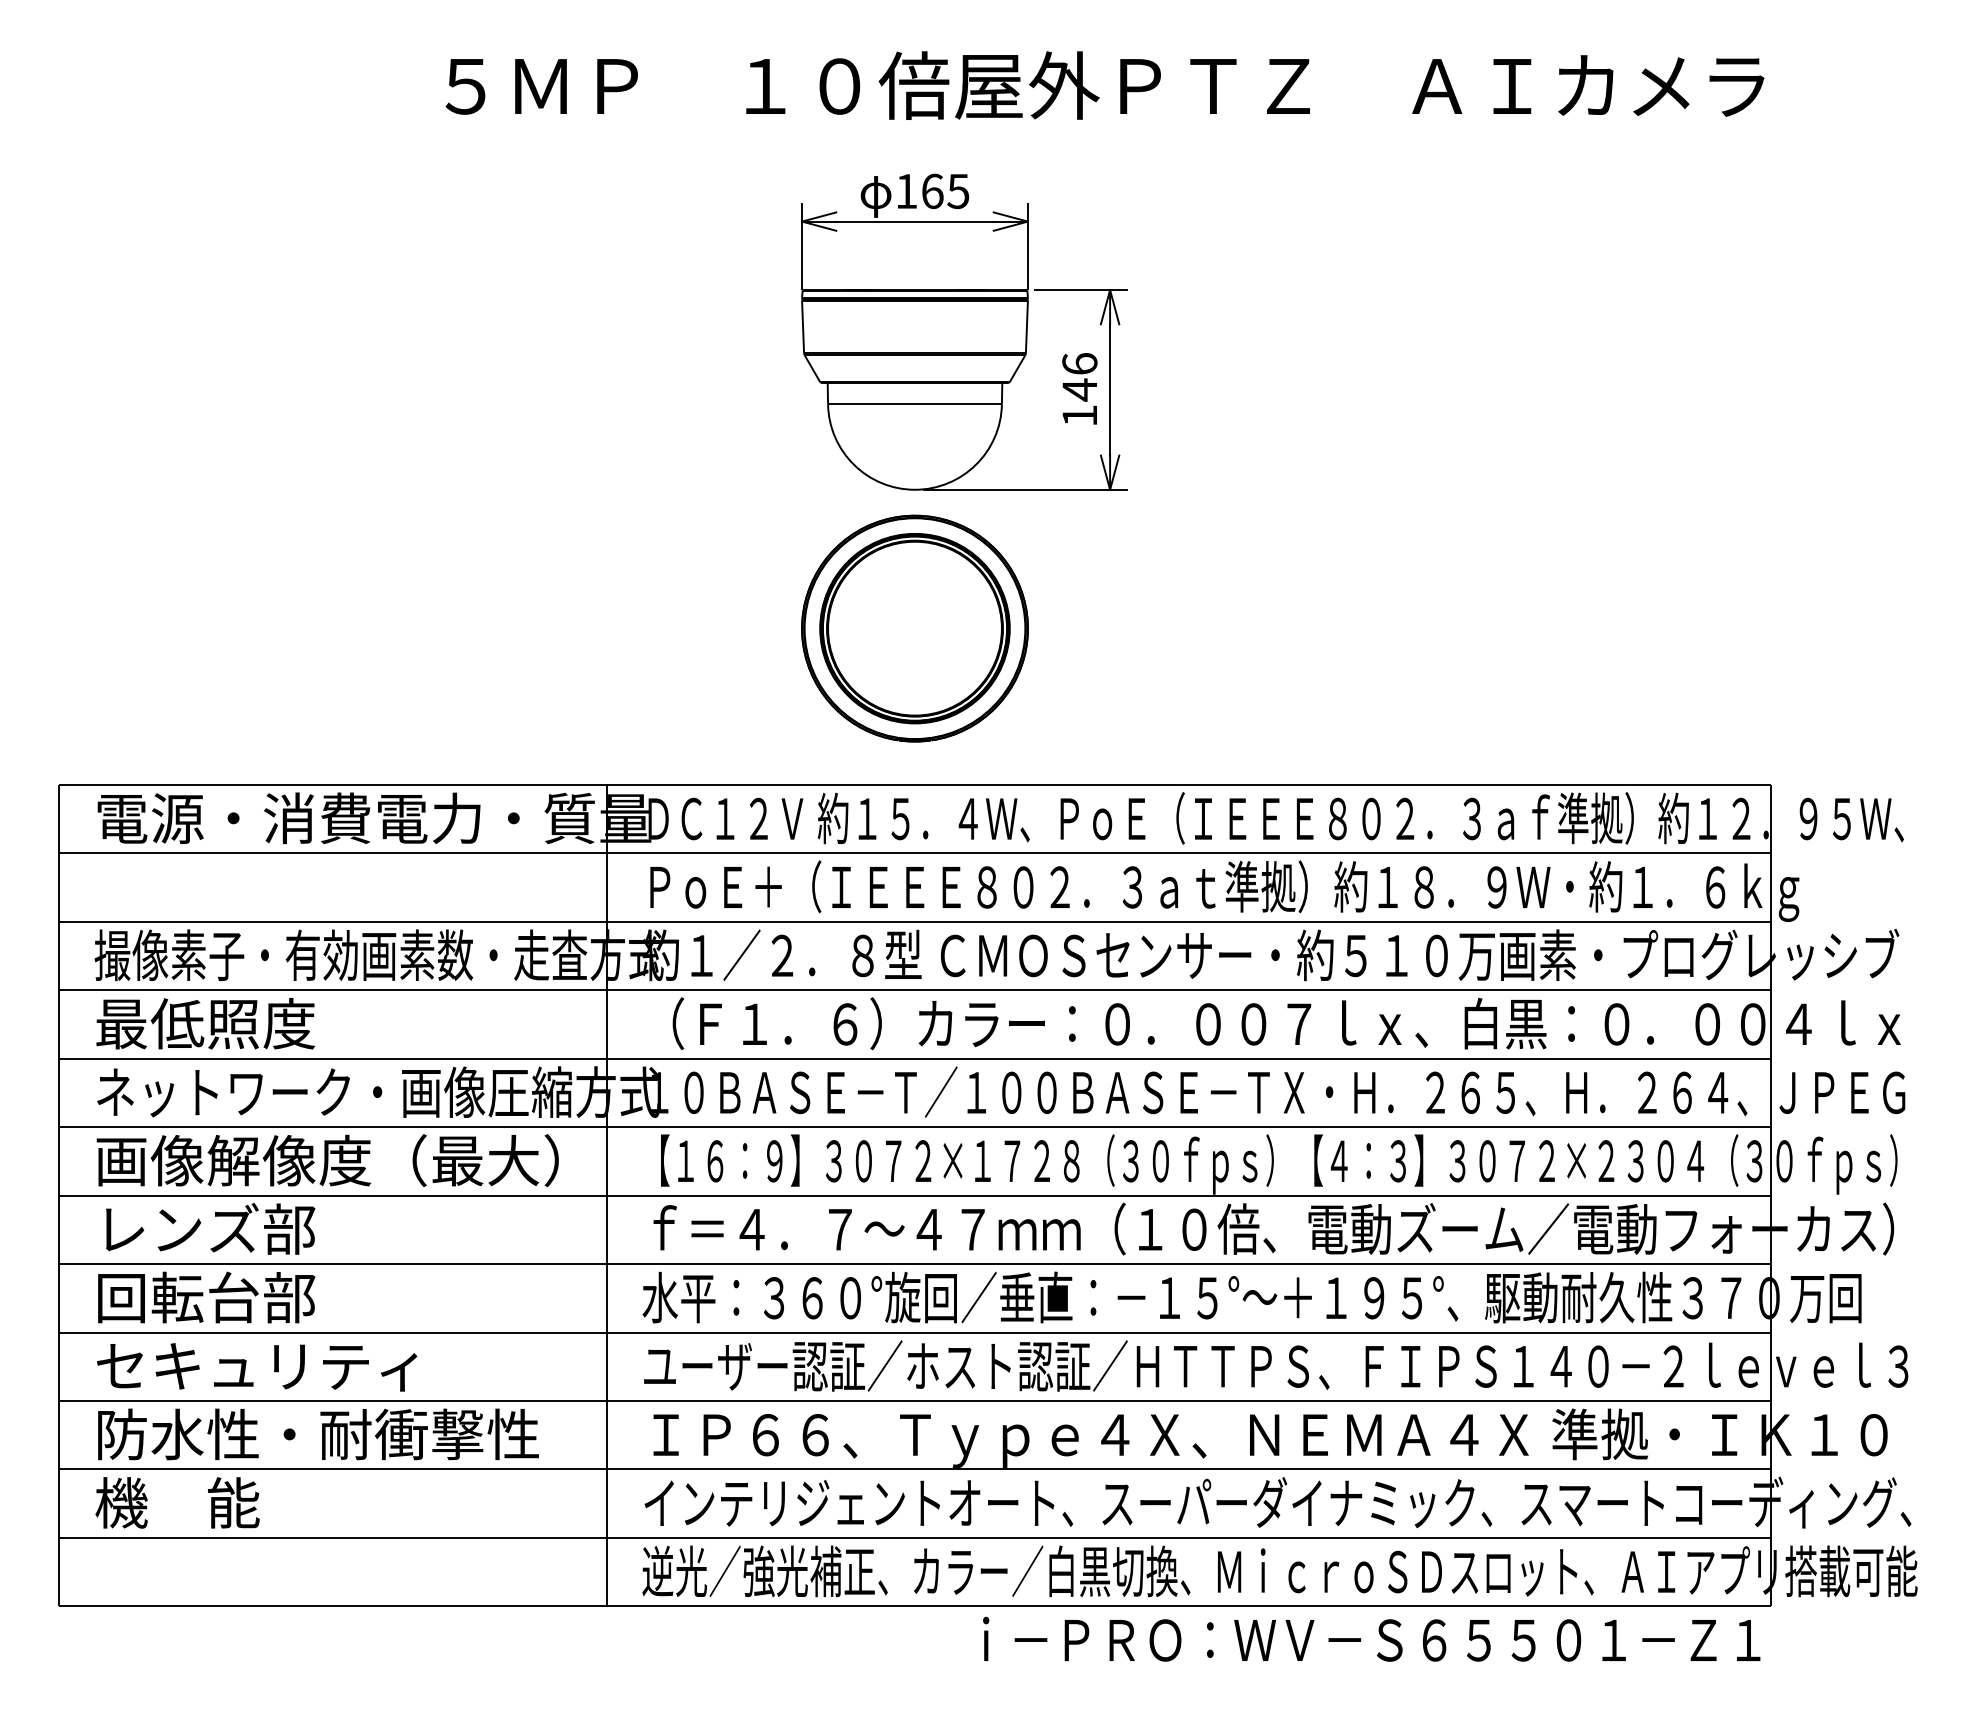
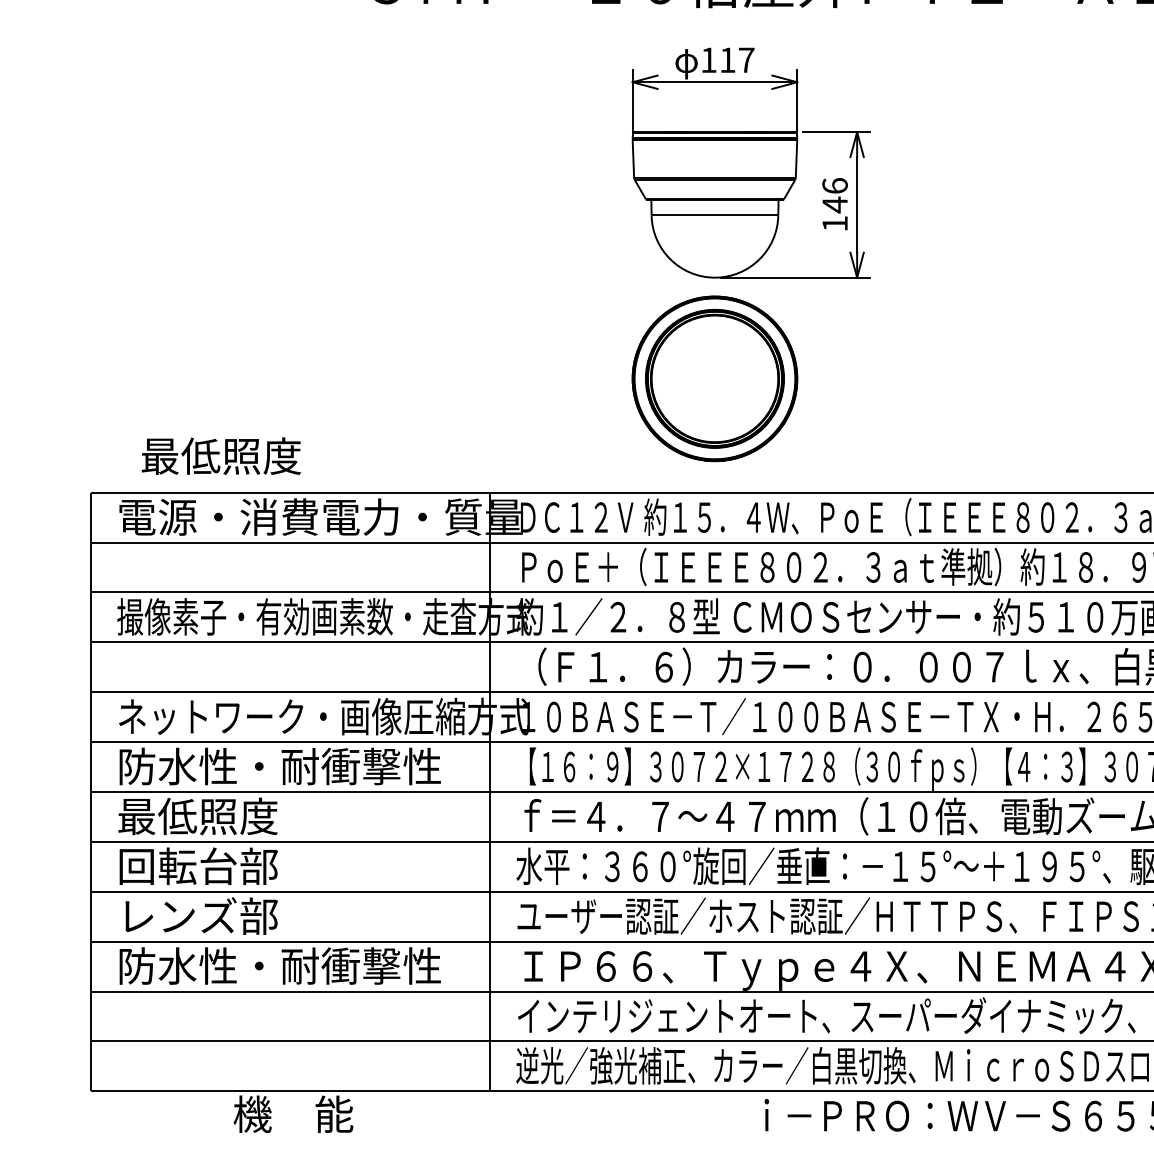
text: (945, 191) -> (737, 60), 165 -> 117
text: (205, 1023) -> (221, 456), moved
text: (327, 1160) -> (286, 766), 画像解像度（最大） -> 防水性・耐衝撃性
text: (205, 1228) -> (197, 815), レンズ部 -> 最低照度
text: (257, 1365) -> (235, 915), セキュリティ -> レンズ部
text: (177, 1502) -> (293, 1114), moved

